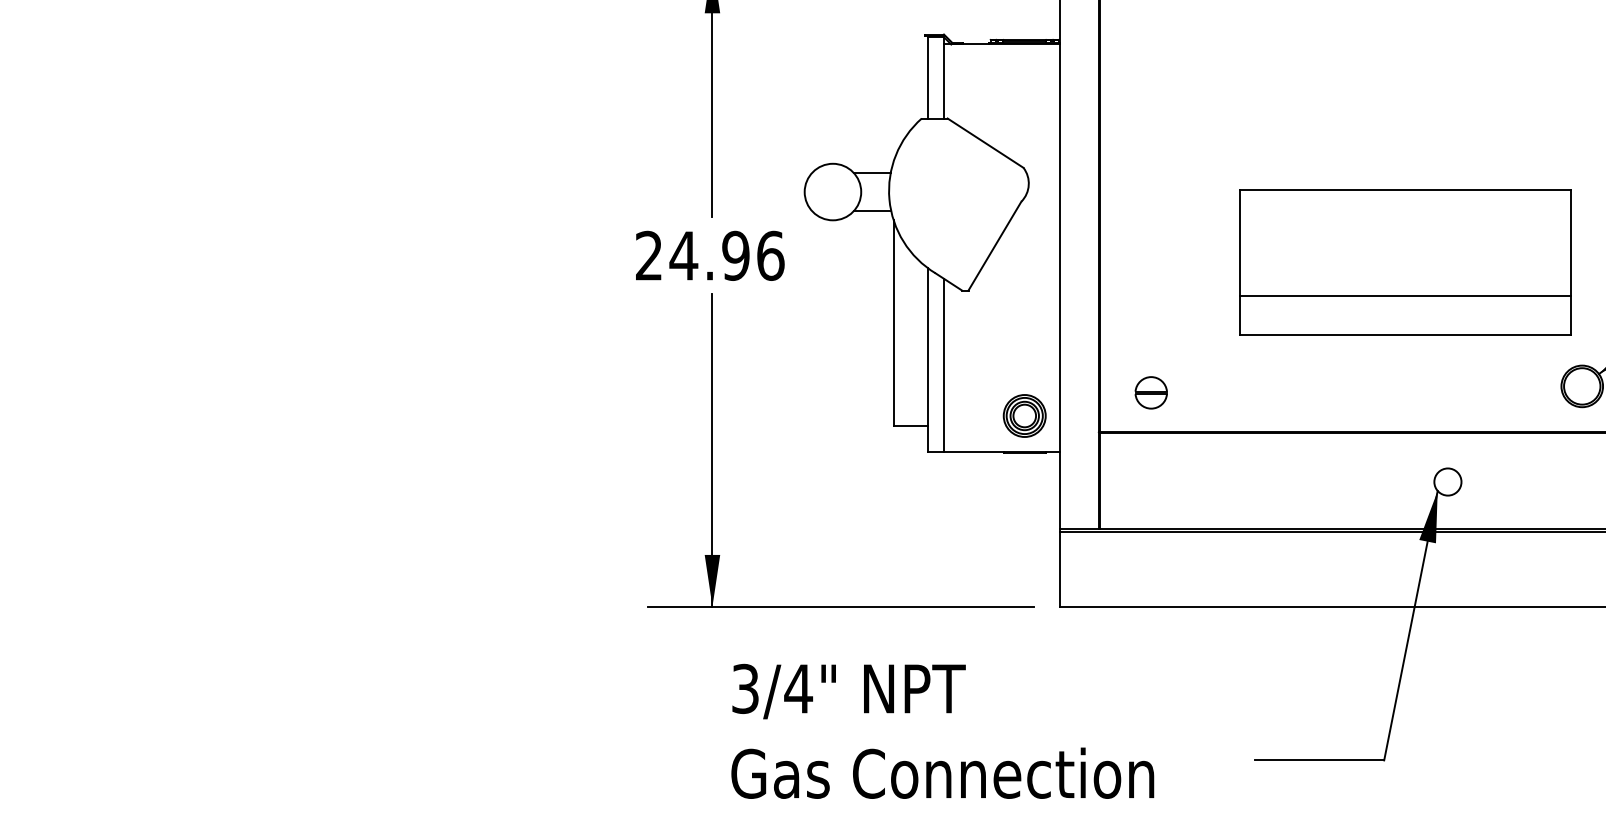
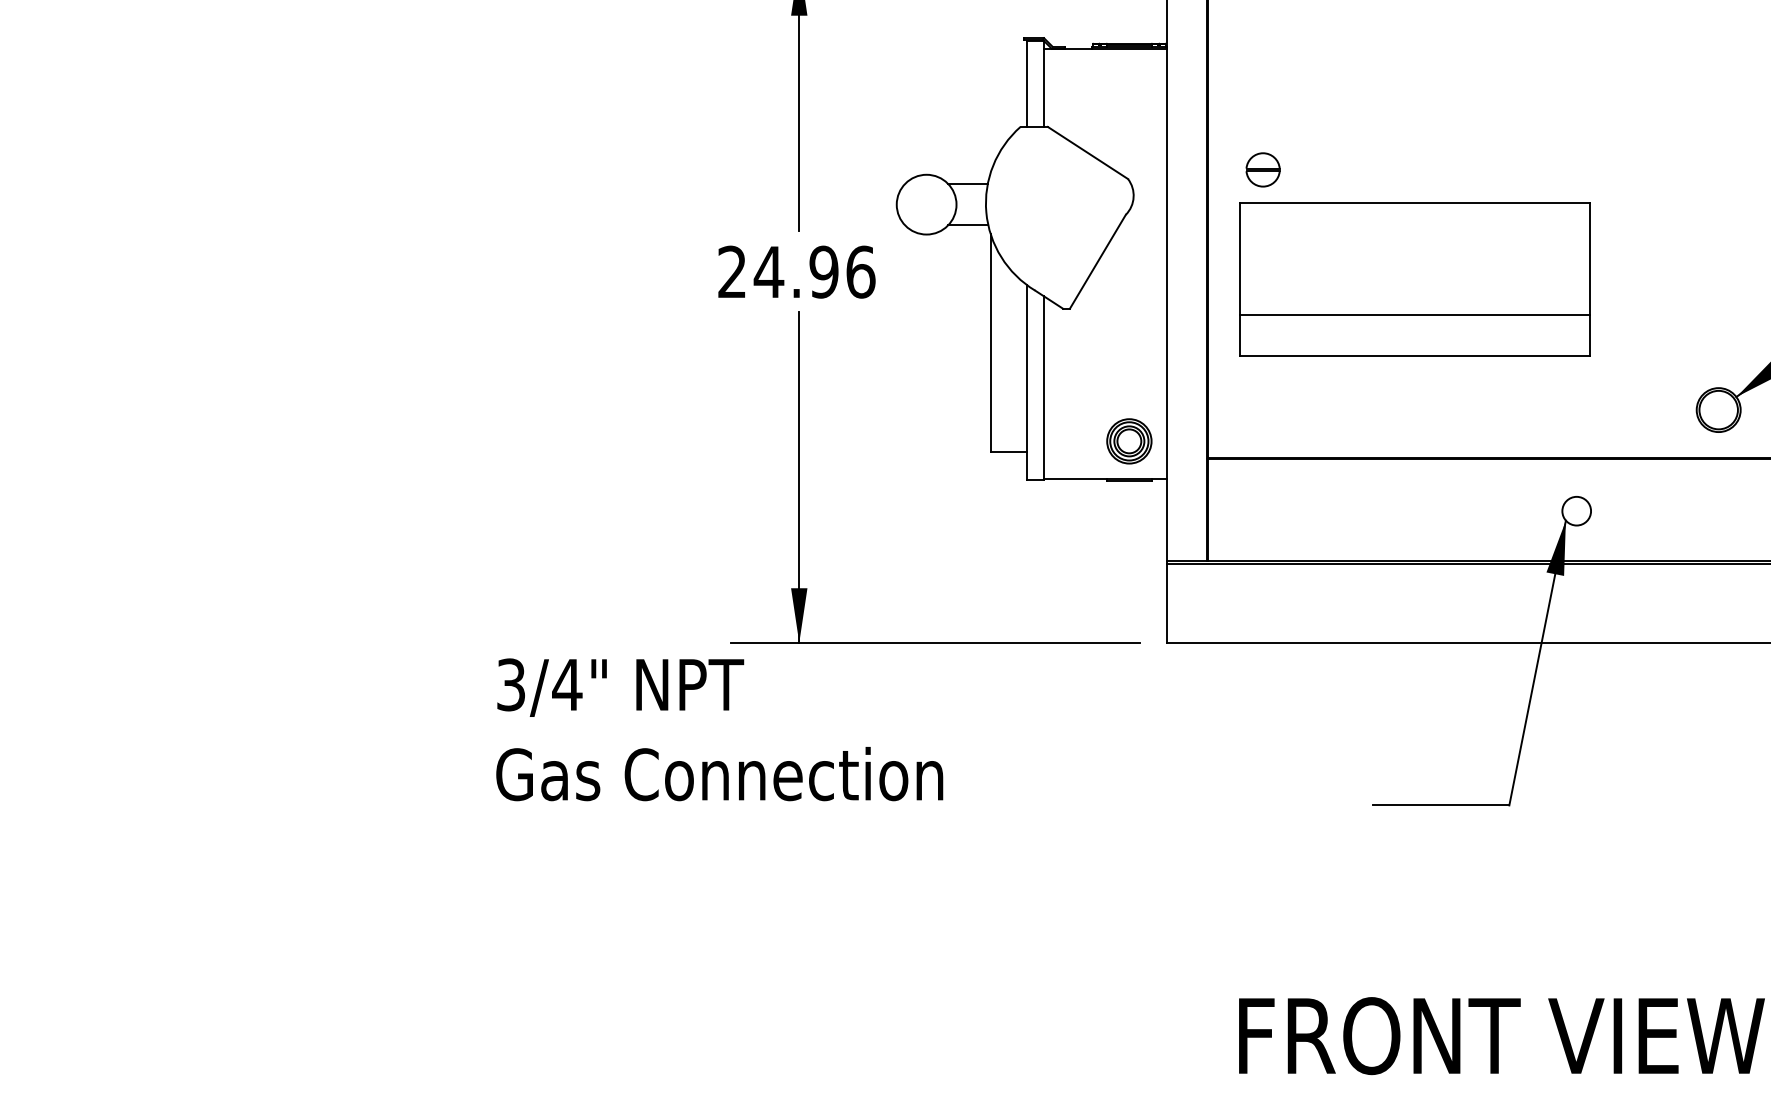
part: (1405, 262) -> (1414, 279), moved
part: (1150, 392) -> (1262, 169), moved
text: (942, 731) -> (719, 729), moved

